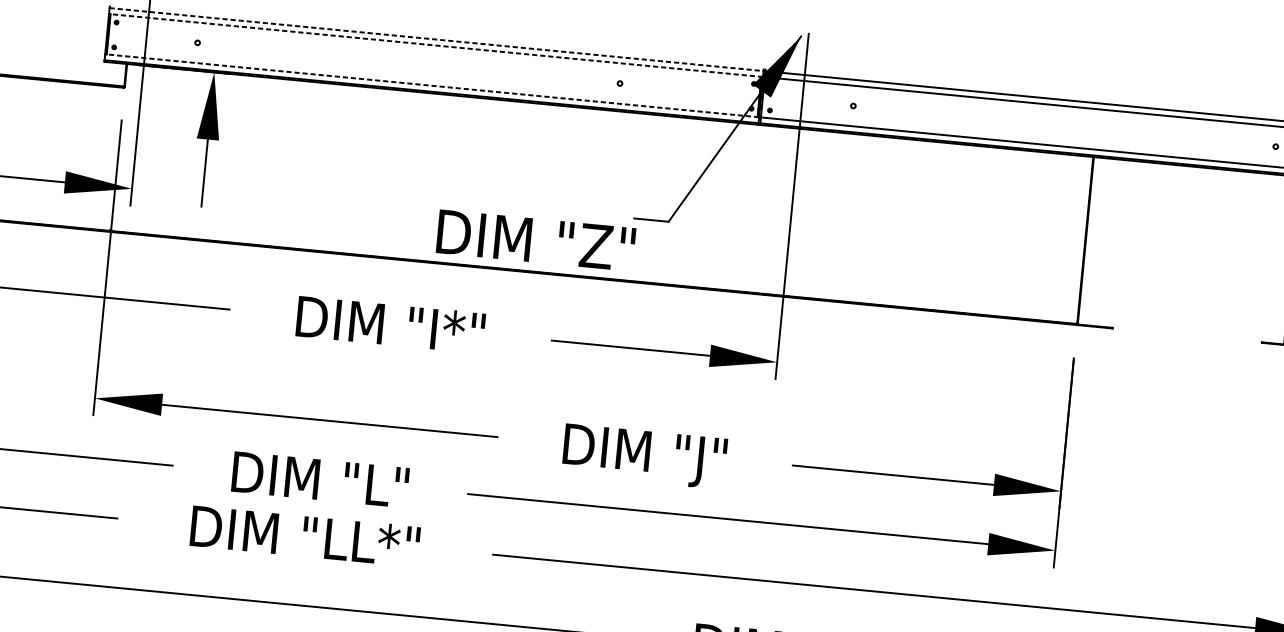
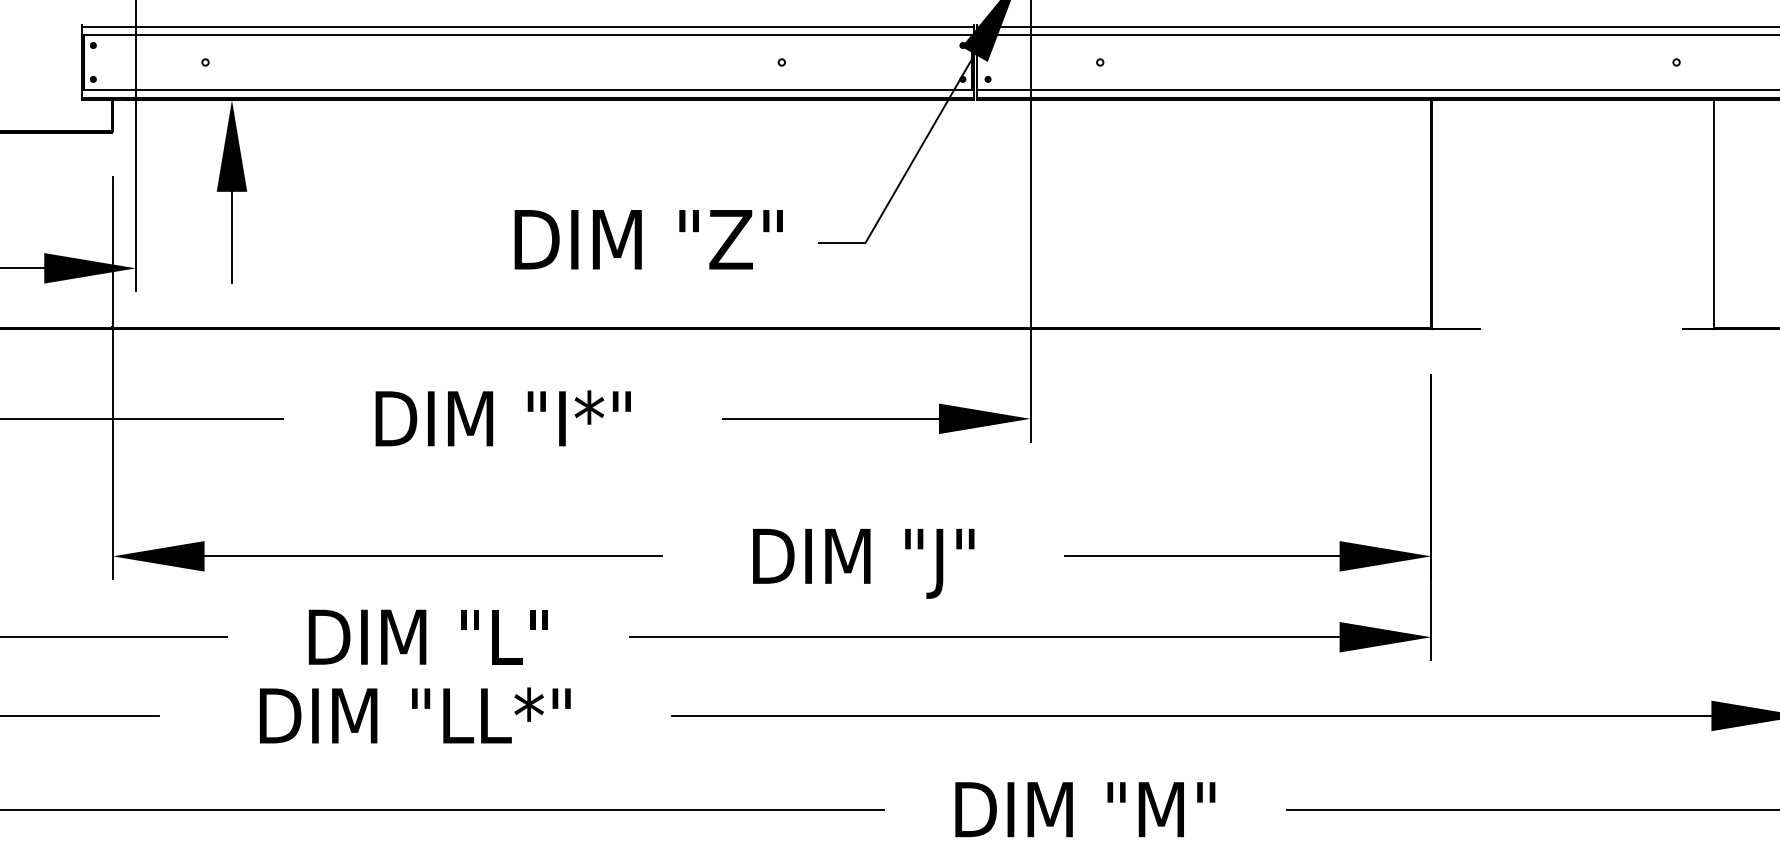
line: (436, 39) -> (528, 26), dashed -> solid
line: (435, 45) -> (527, 35), dashed -> solid
line: (431, 85) -> (527, 89), dashed -> solid
text: (535, 240) -> (648, 239), moved

